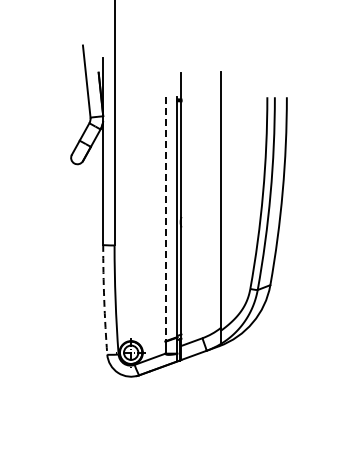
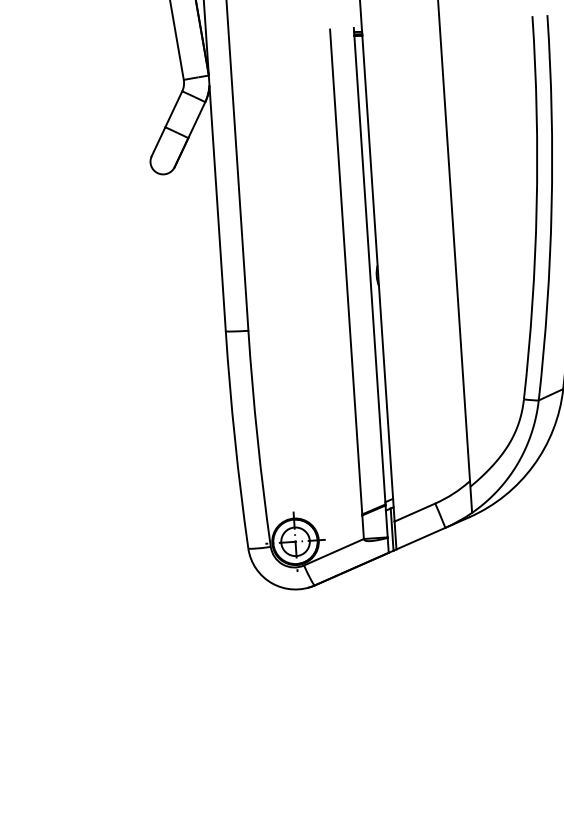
line: (165, 219) -> (346, 272), dashed -> solid
arc: (104, 299) -> (235, 439), dashed -> solid

